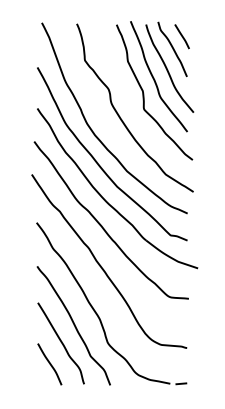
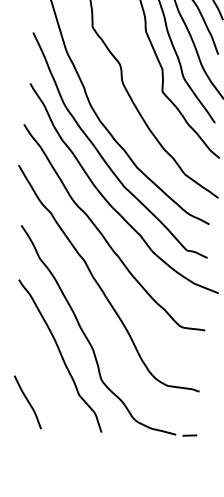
curve: (60, 342) -> (42, 375), removed

